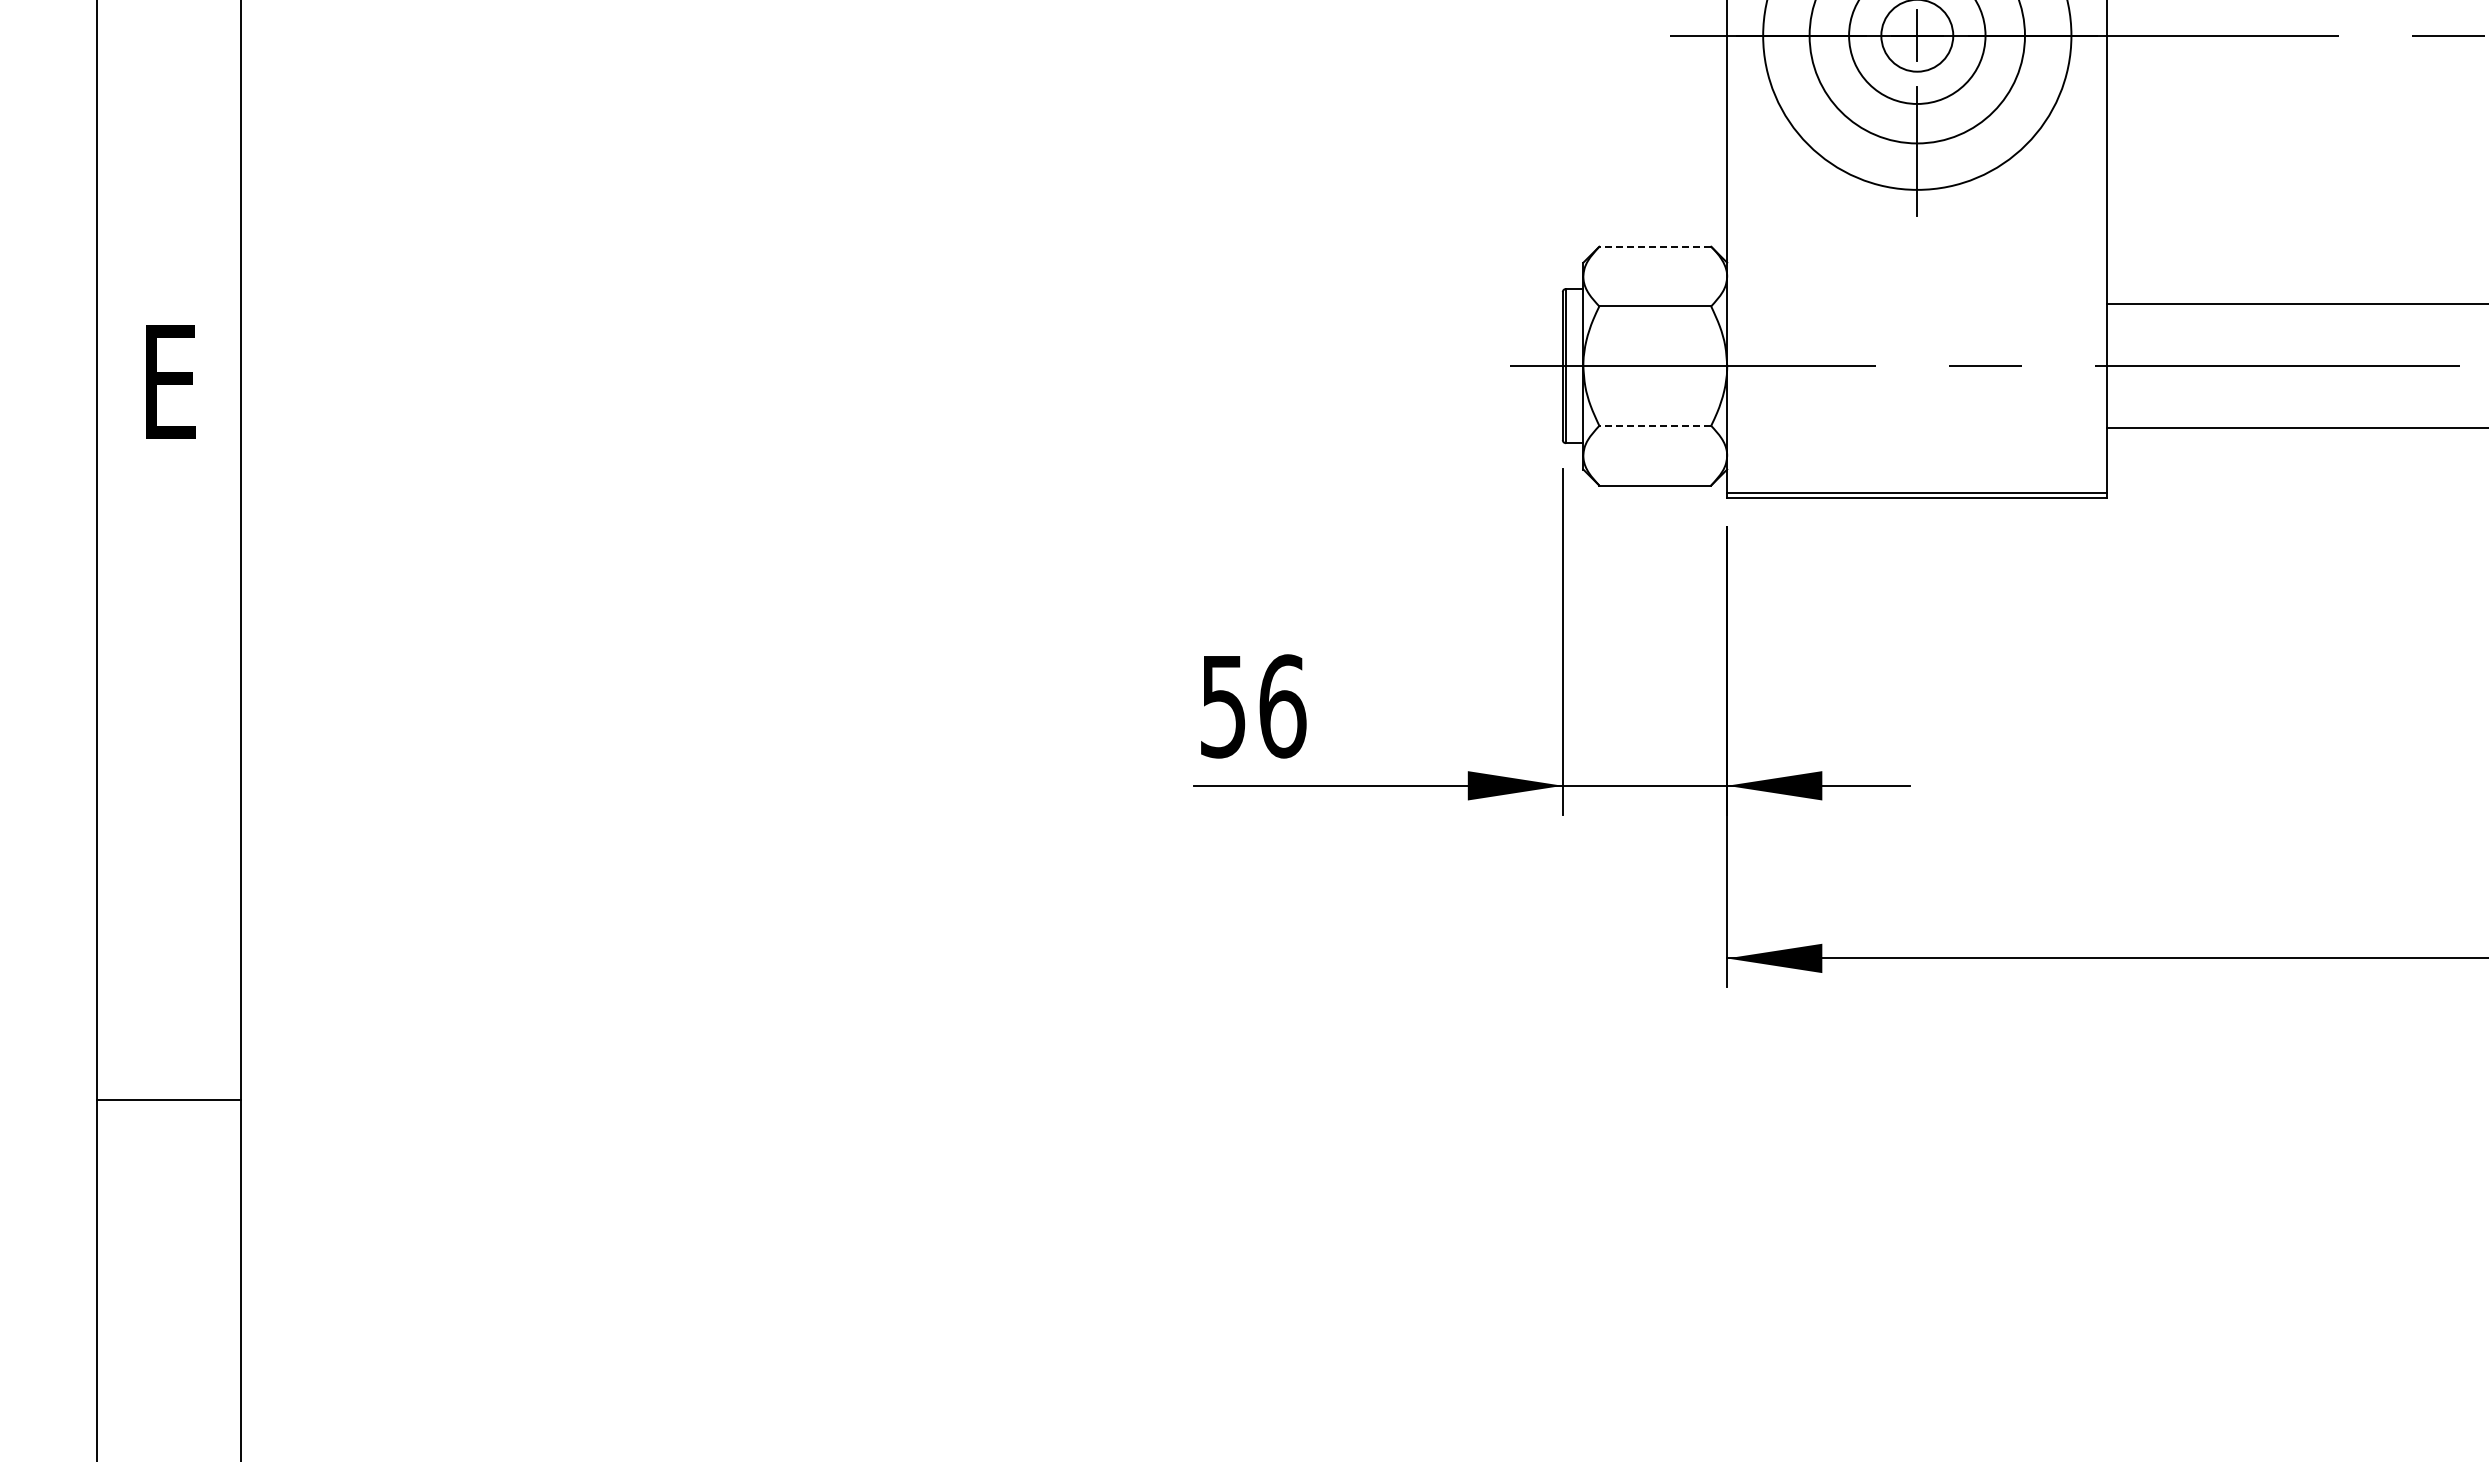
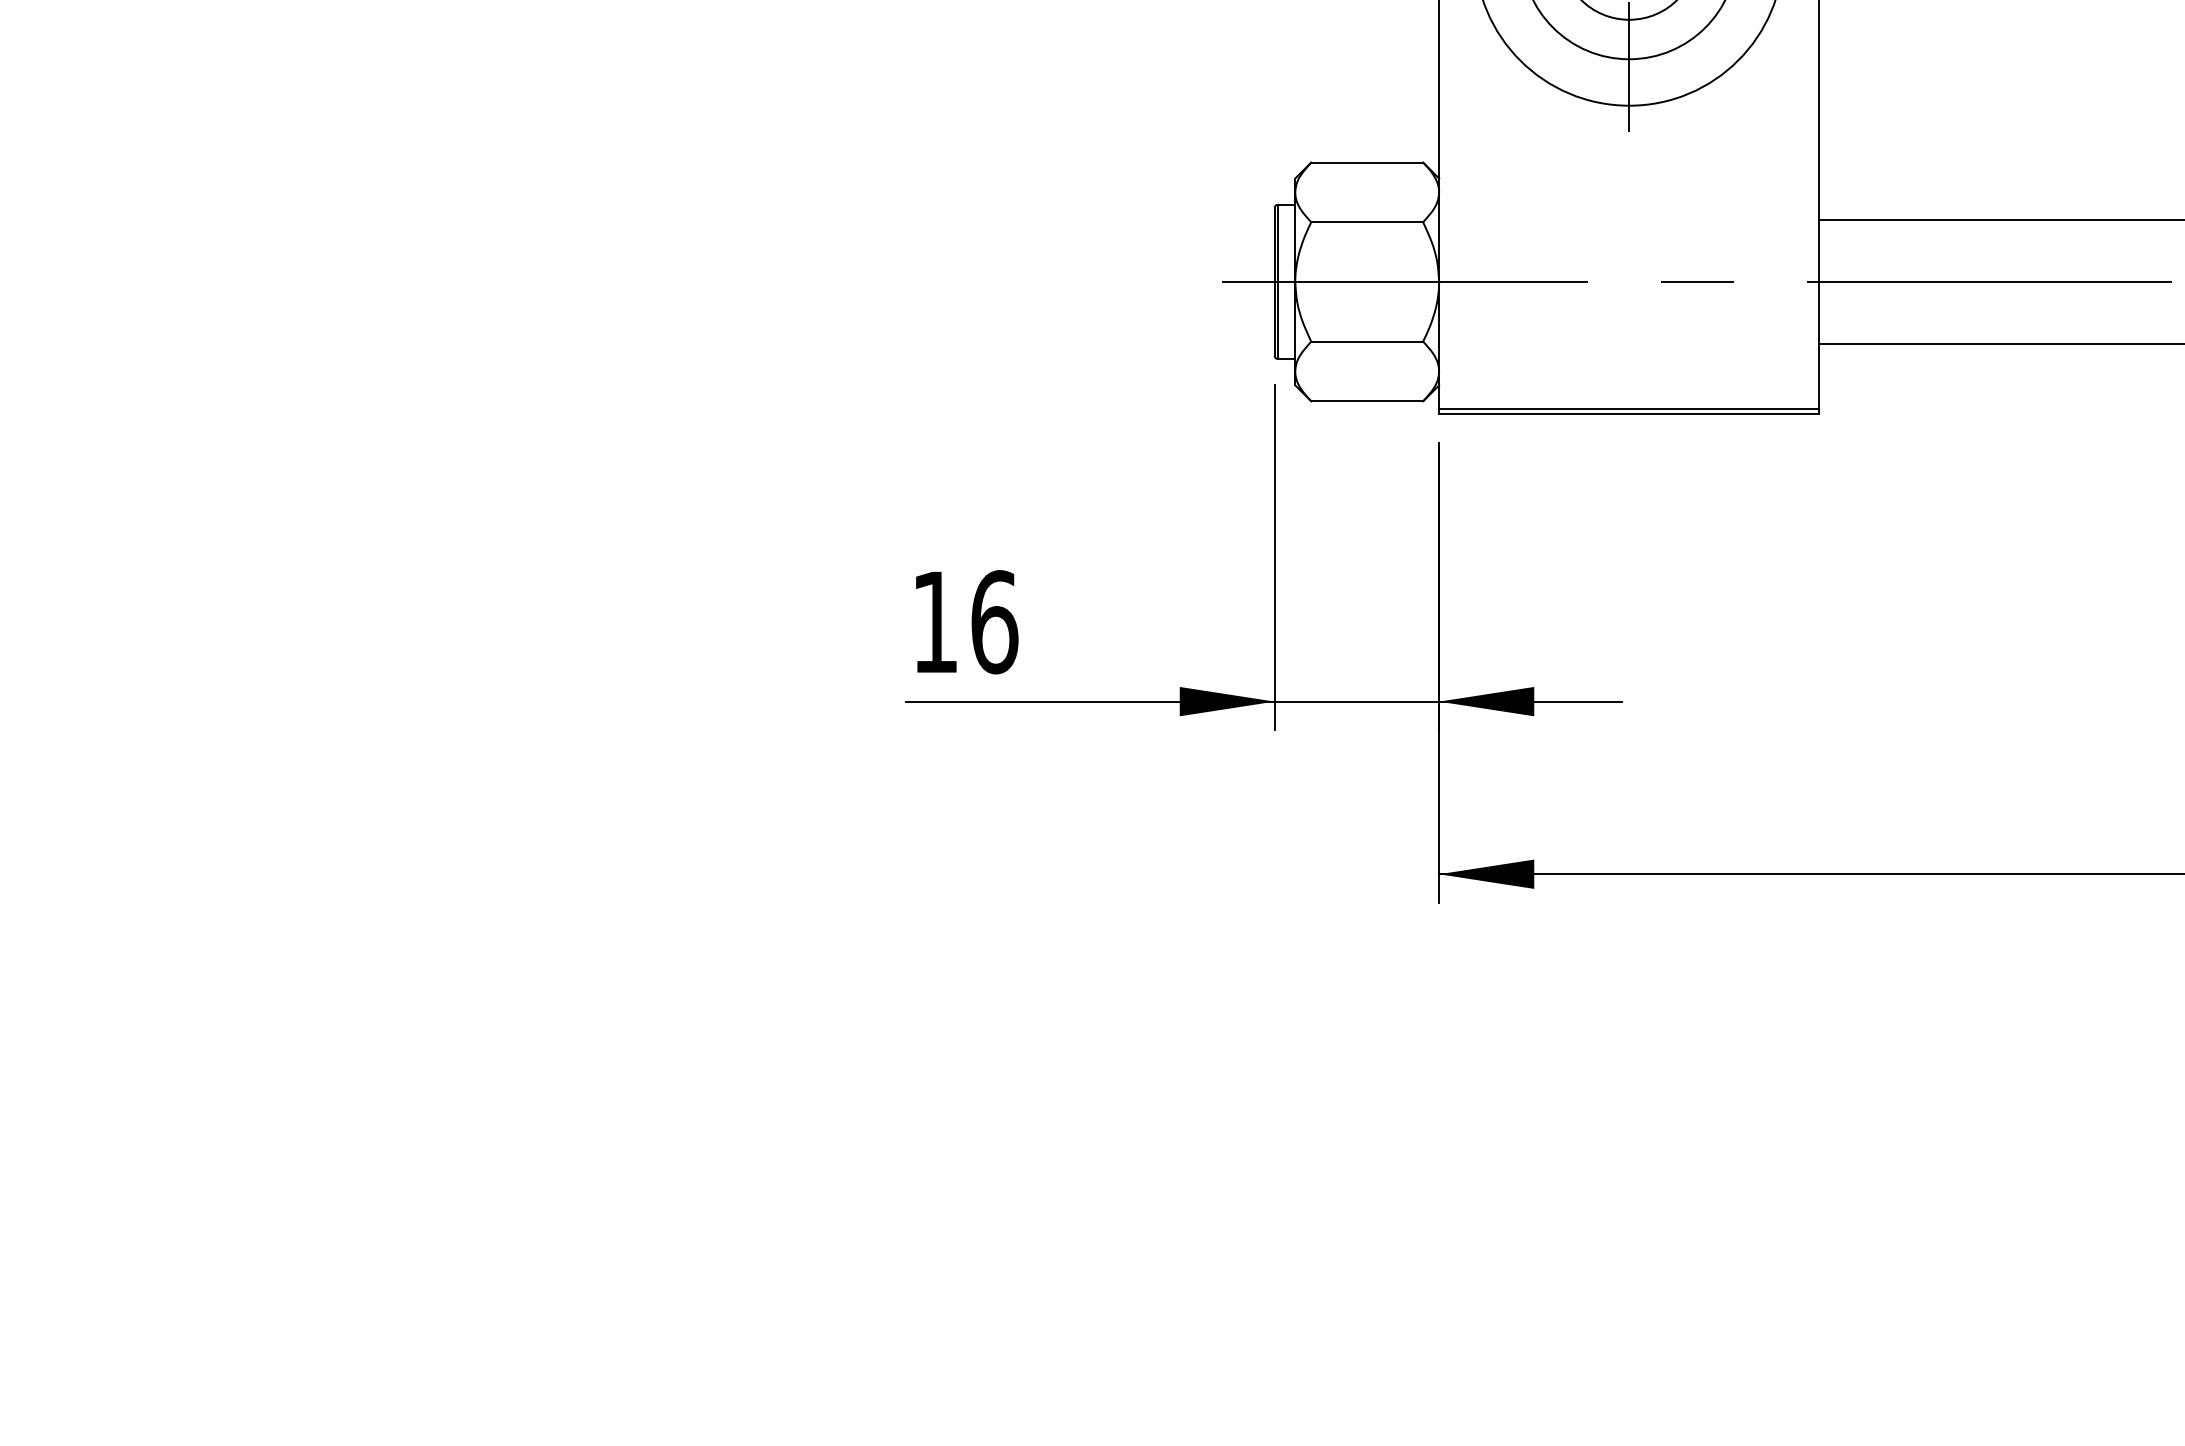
line: (1655, 246) -> (1367, 162), dashed -> solid
line: (1655, 425) -> (1367, 341), dashed -> solid
text: (1223, 707) -> (935, 623), 56 -> 16

